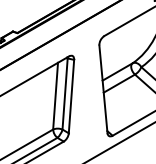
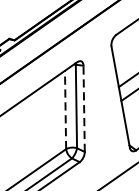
line: (55, 95) -> (65, 109), solid -> dashed
line: (71, 96) -> (84, 108), solid -> dashed

